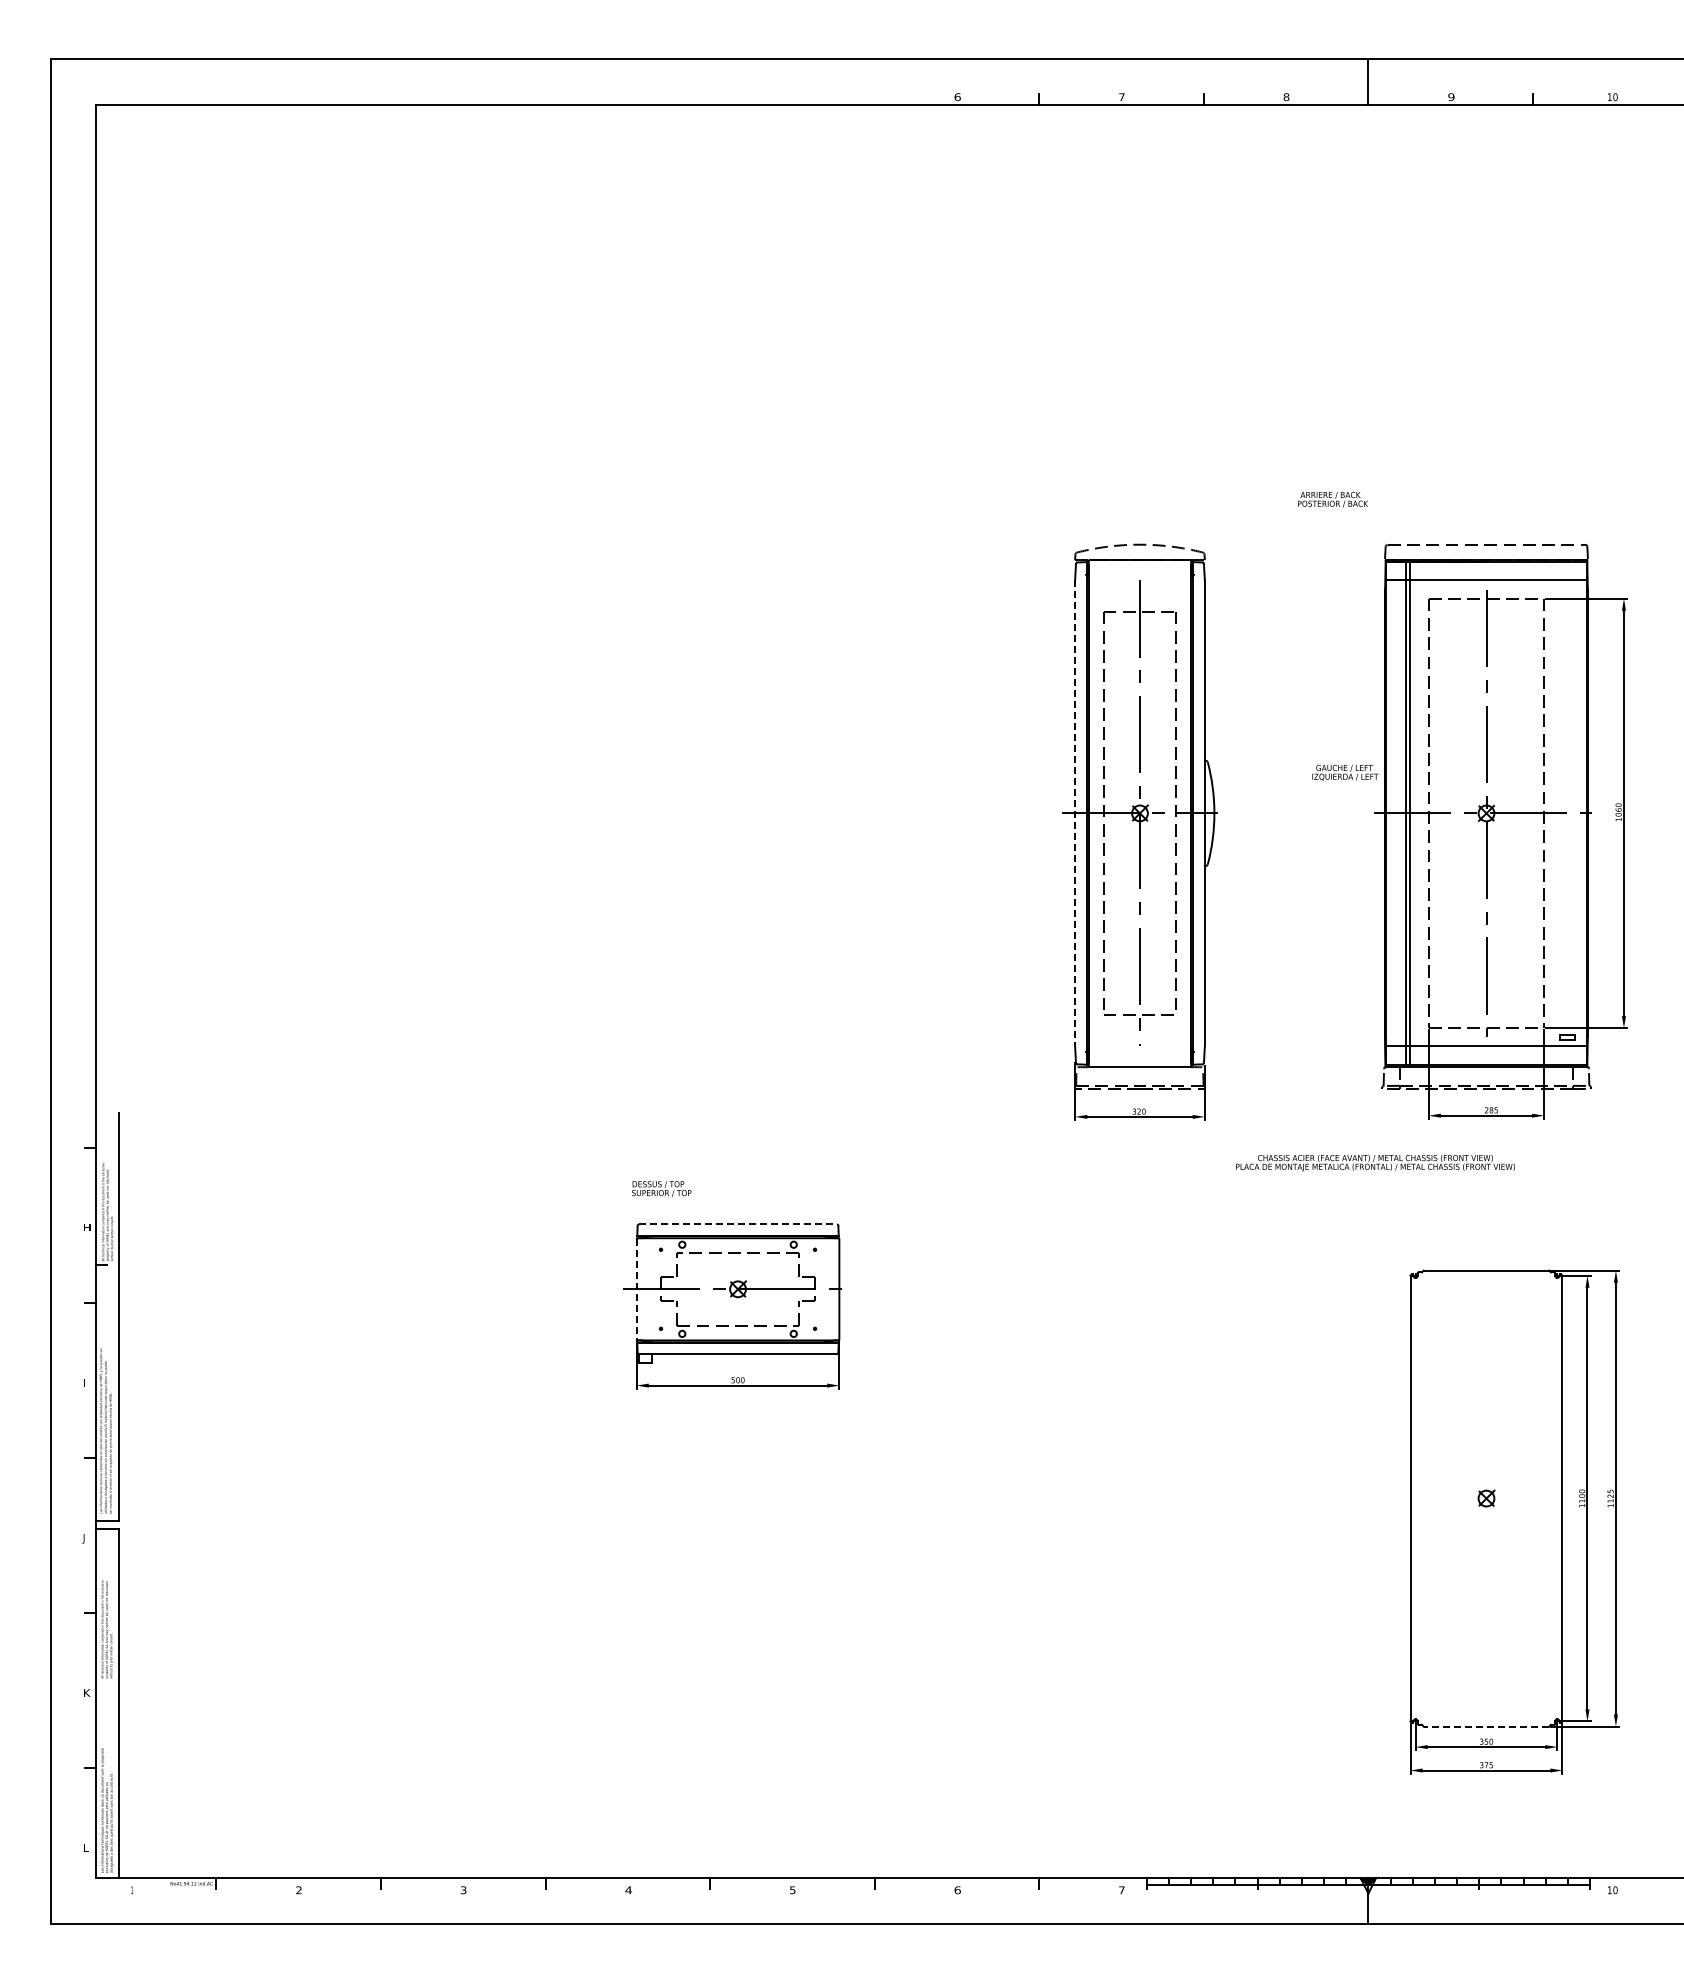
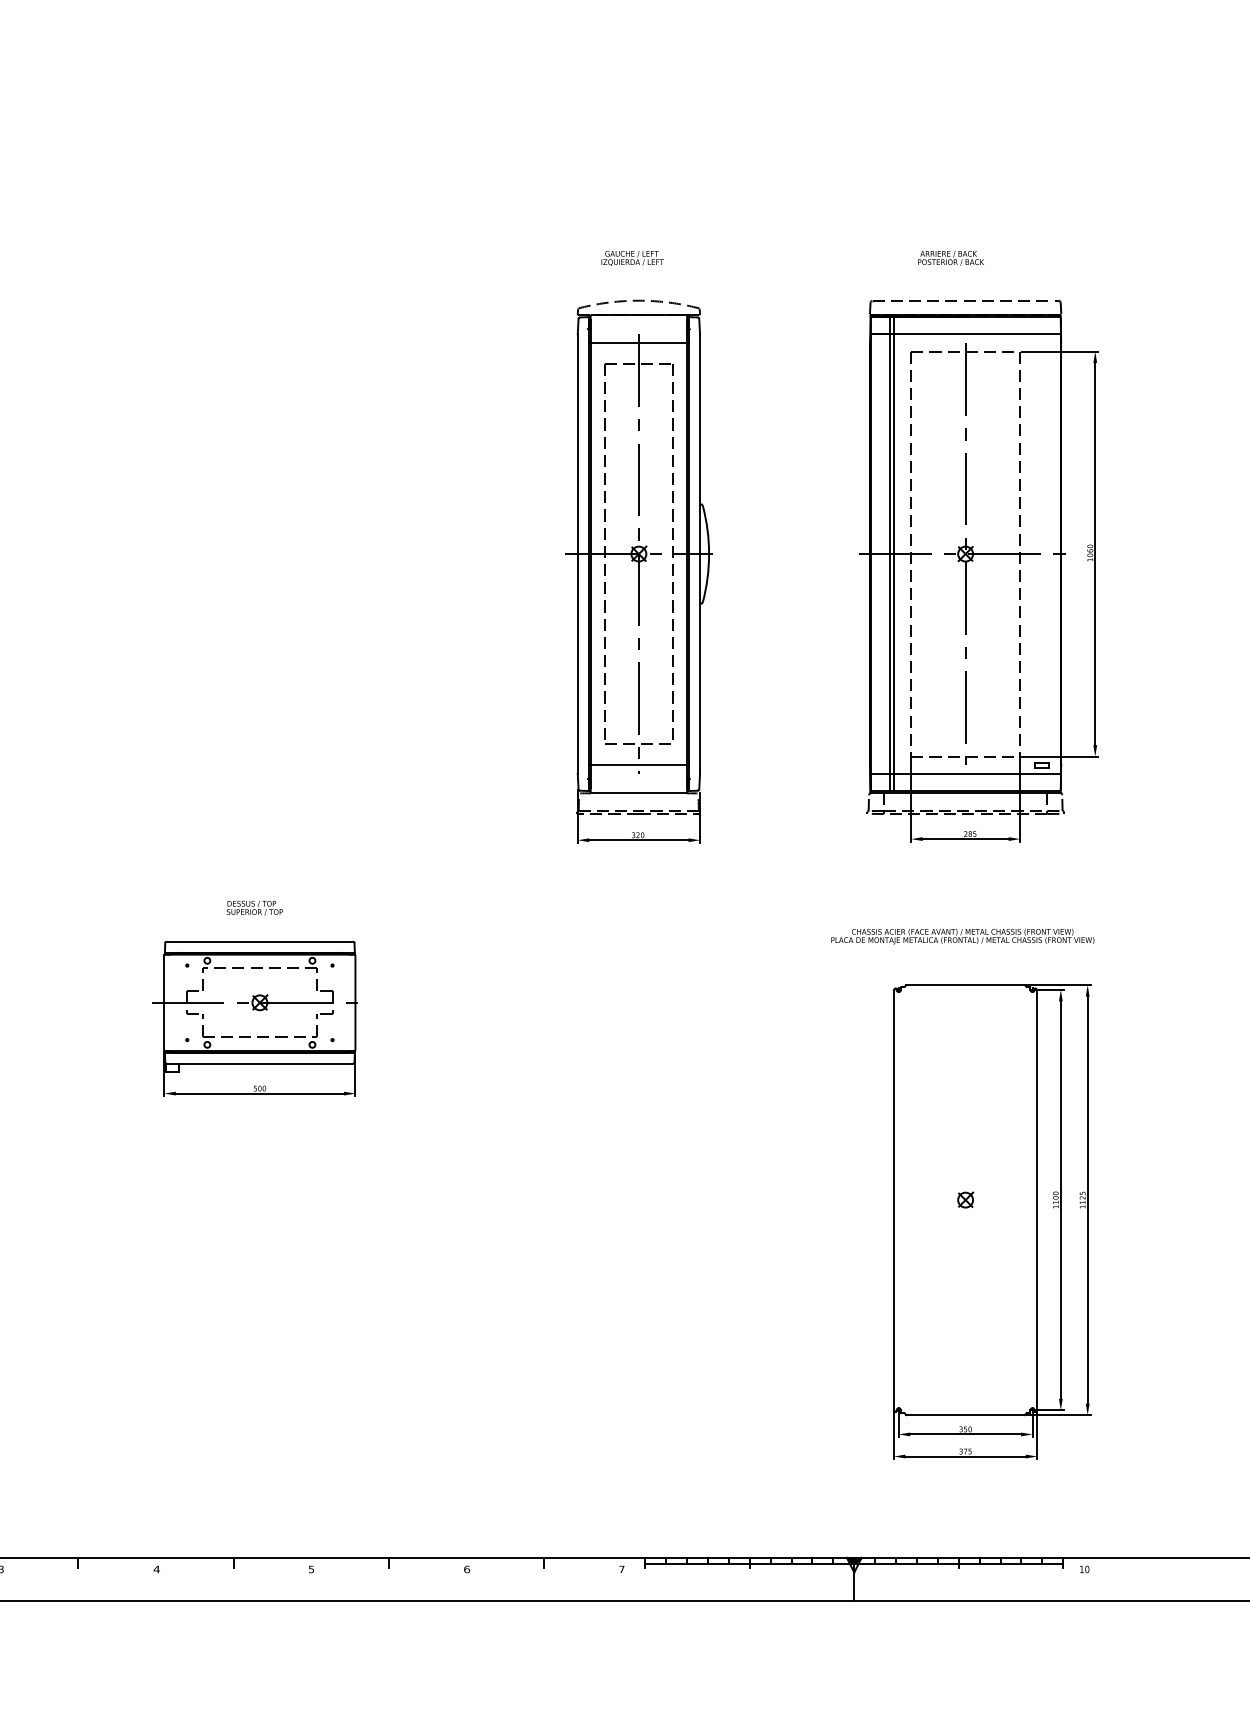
text: (1332, 499) -> (950, 258), moved
line: (1139, 589) -> (638, 342), added
text: (1345, 772) -> (632, 258), moved
line: (1075, 813) -> (578, 554), dashed -> solid
line: (1139, 1037) -> (638, 765), added
text: (1375, 1162) -> (962, 936), moved
text: (661, 1188) -> (254, 907), moved
line: (738, 1224) -> (260, 941), dashed -> solid
line: (636, 1289) -> (164, 1002), dashed -> solid
line: (1486, 1726) -> (965, 1415), dashed -> solid

